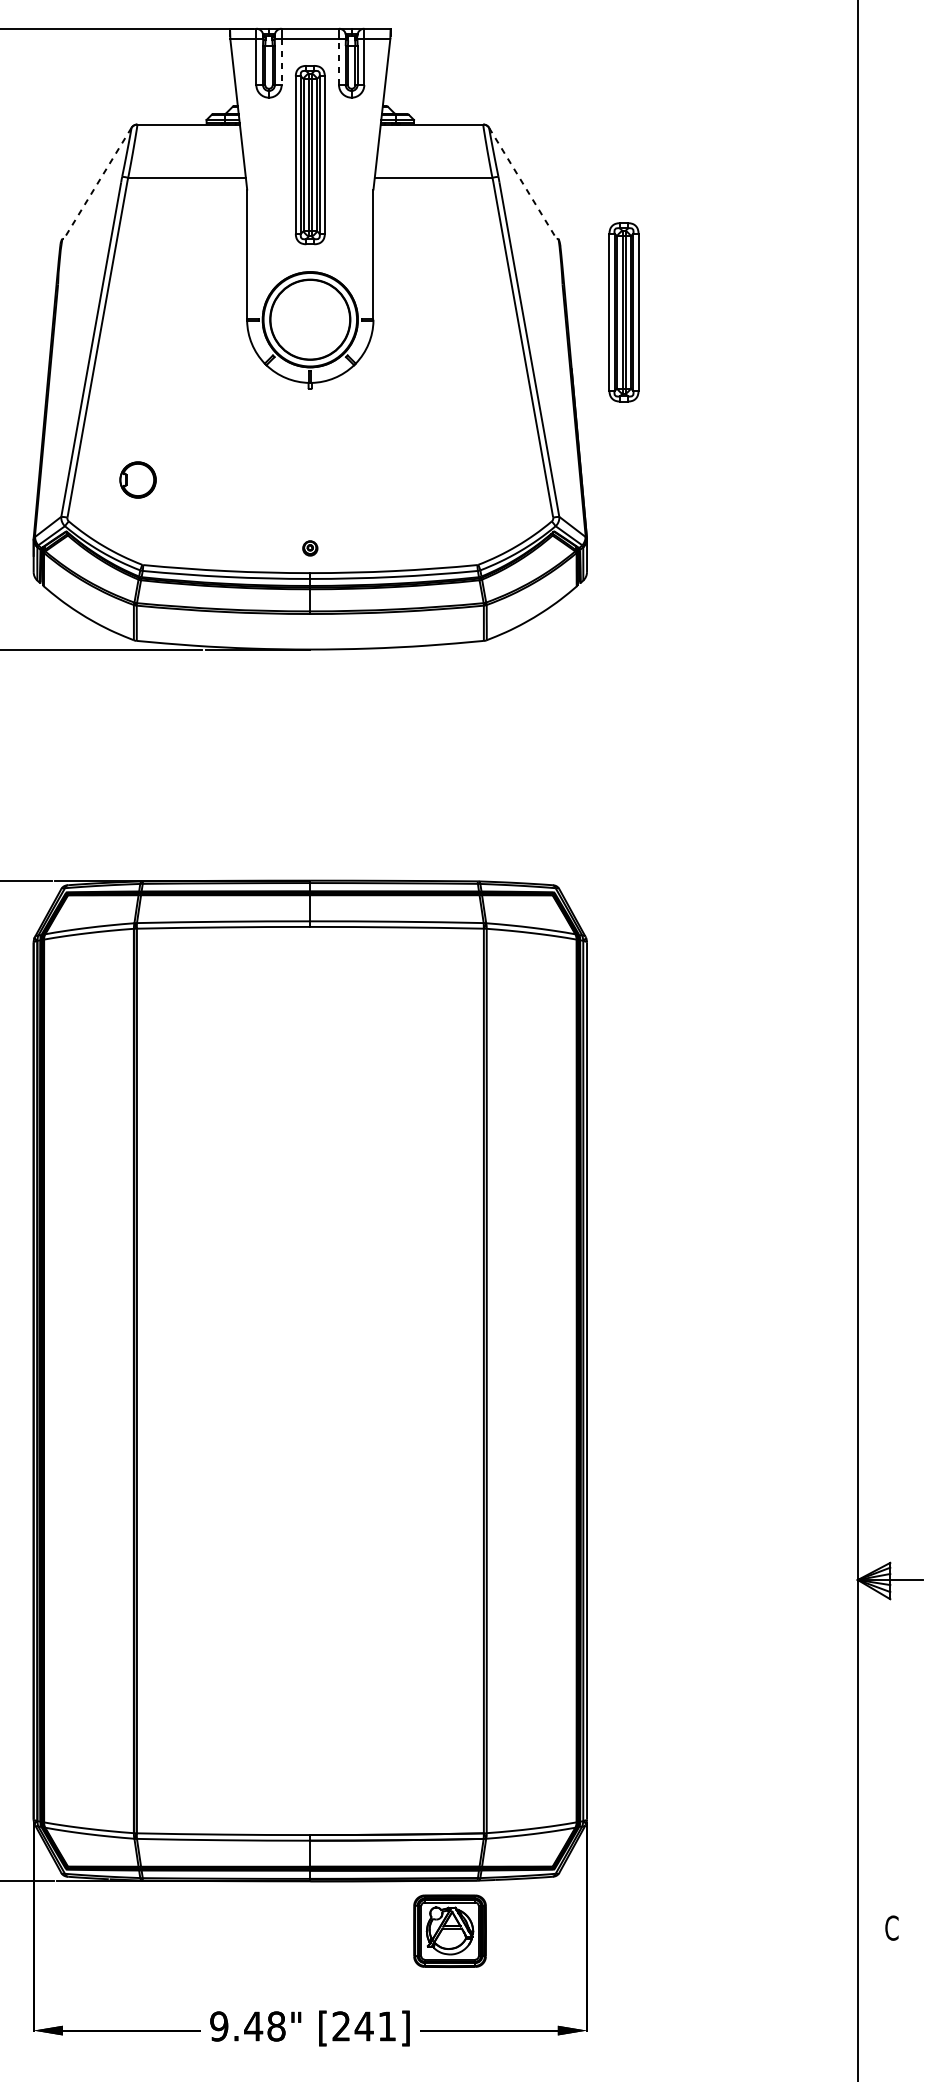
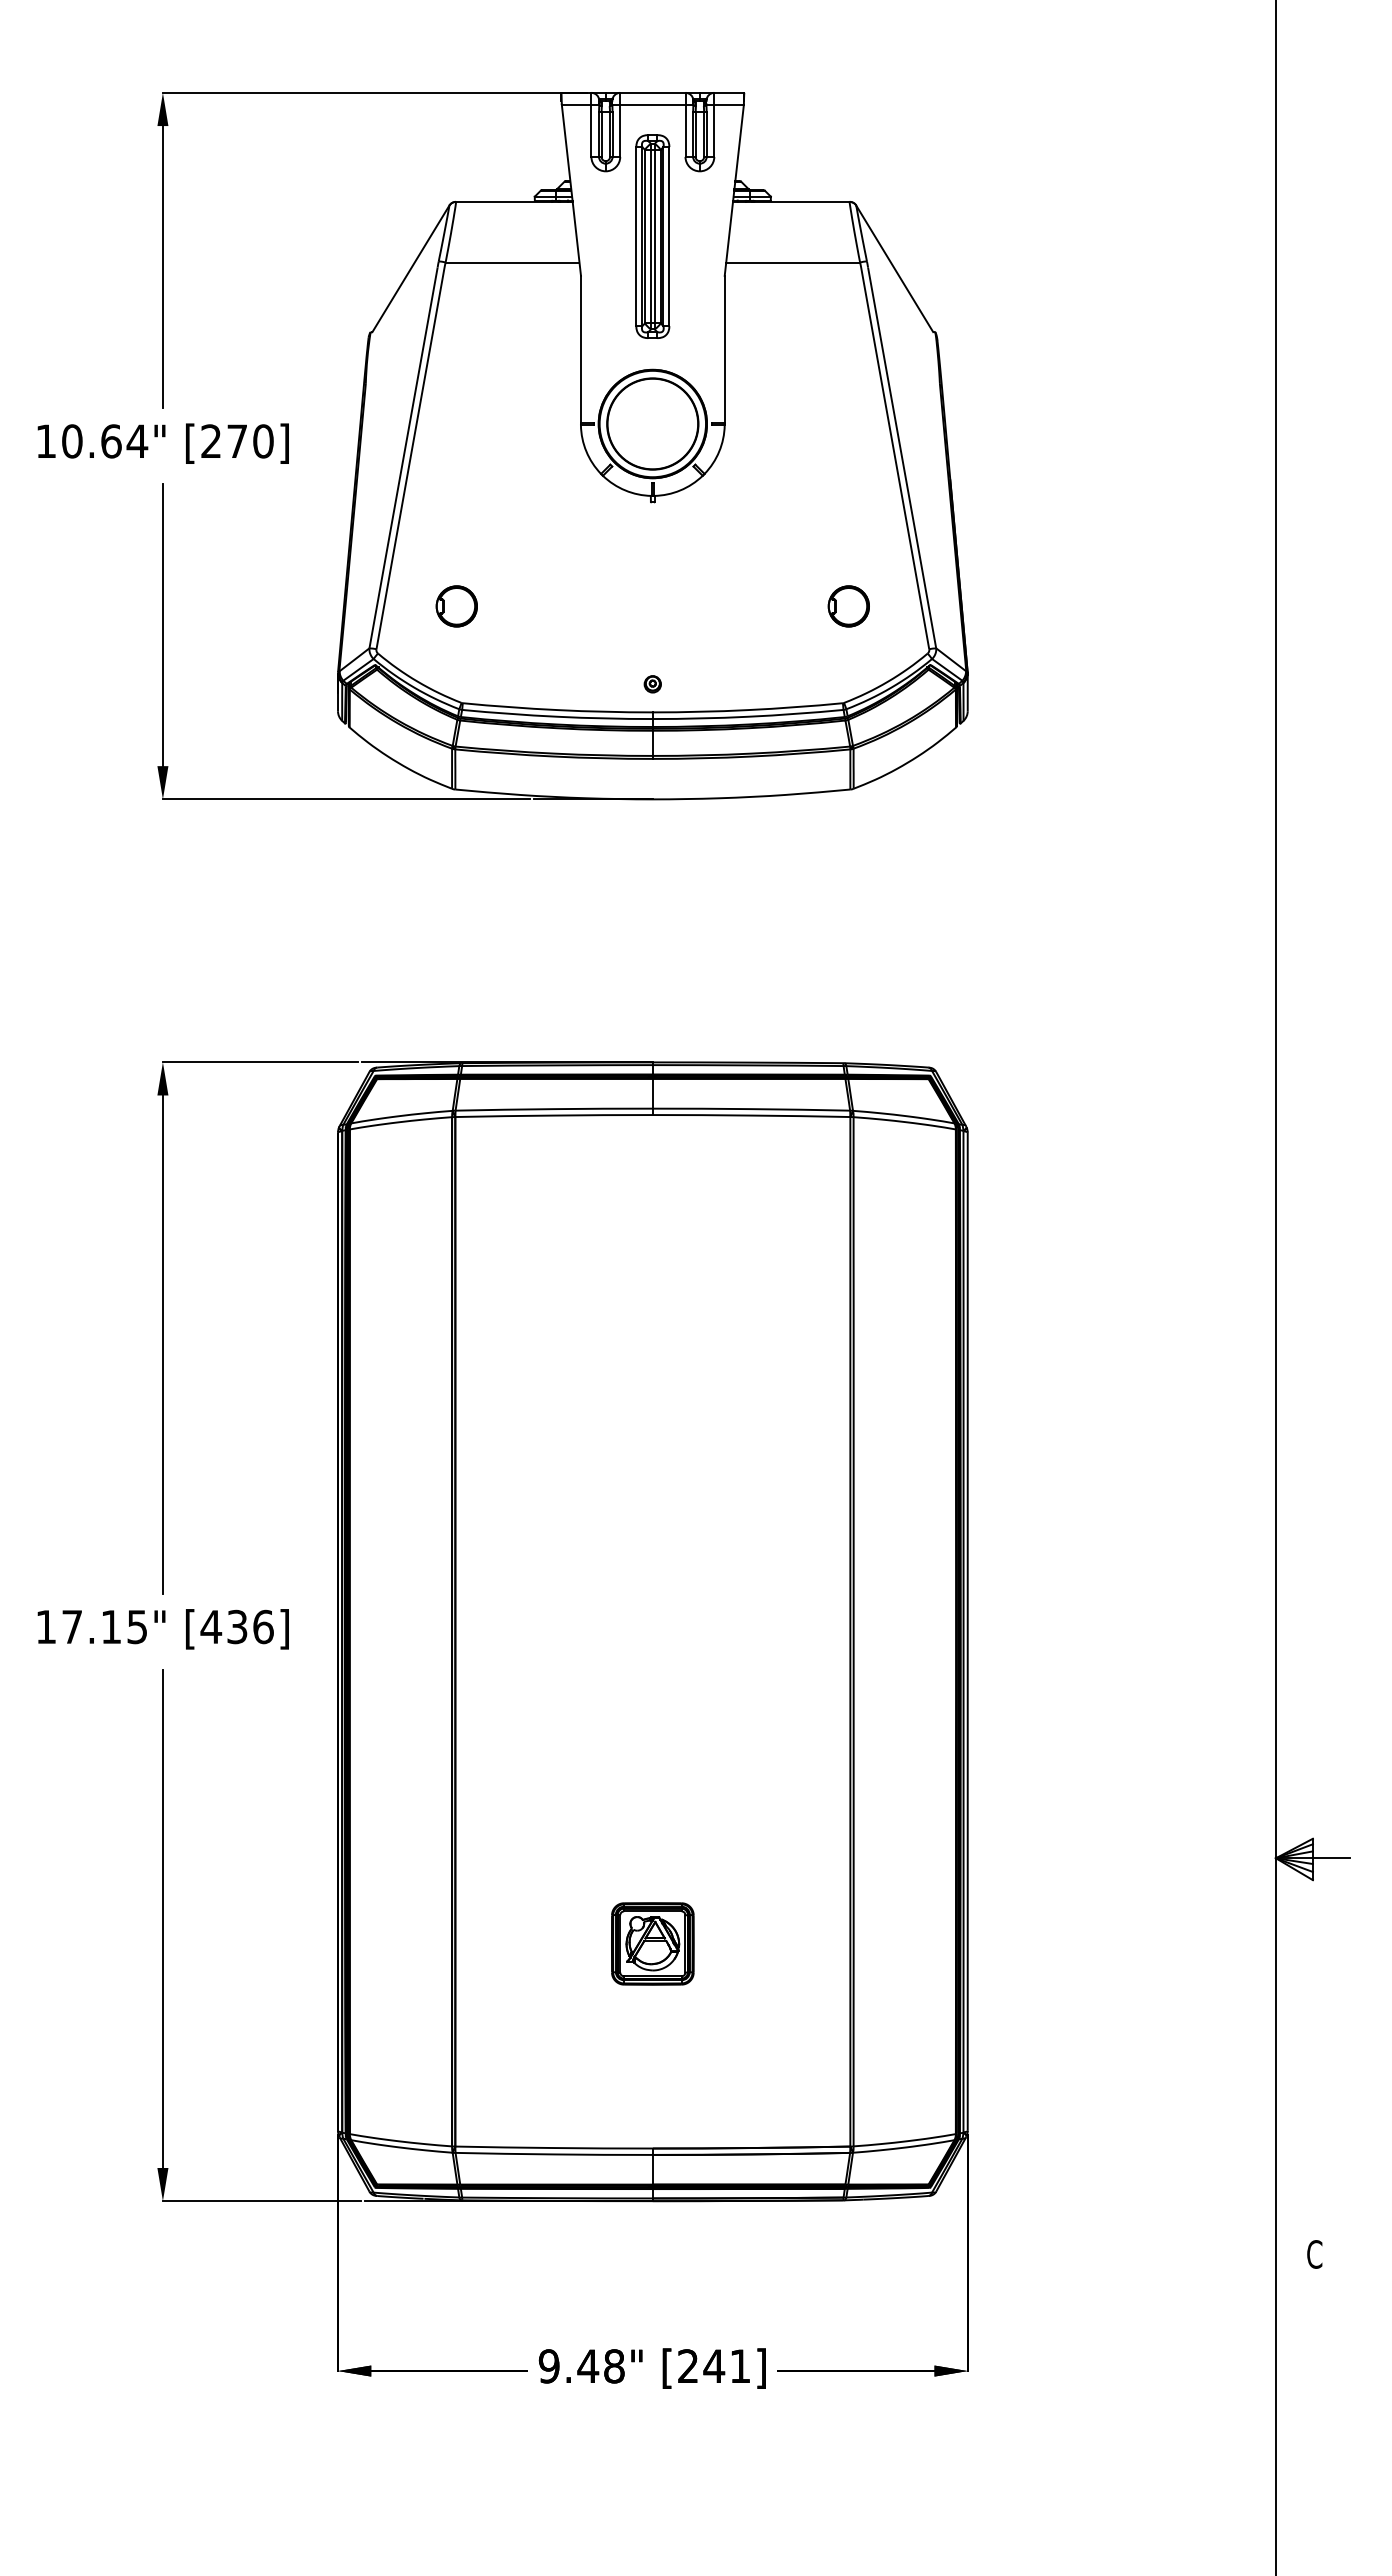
line: (339, 61) -> (685, 130), dashed -> solid
line: (281, 62) -> (620, 131), dashed -> solid
line: (97, 183) -> (410, 268), dashed -> solid
line: (522, 183) -> (894, 268), dashed -> solid
part: (623, 312) -> (1009, 415), removed
part: (482, 480) -> (848, 606), added
part: (449, 1930) -> (652, 1943), moved

